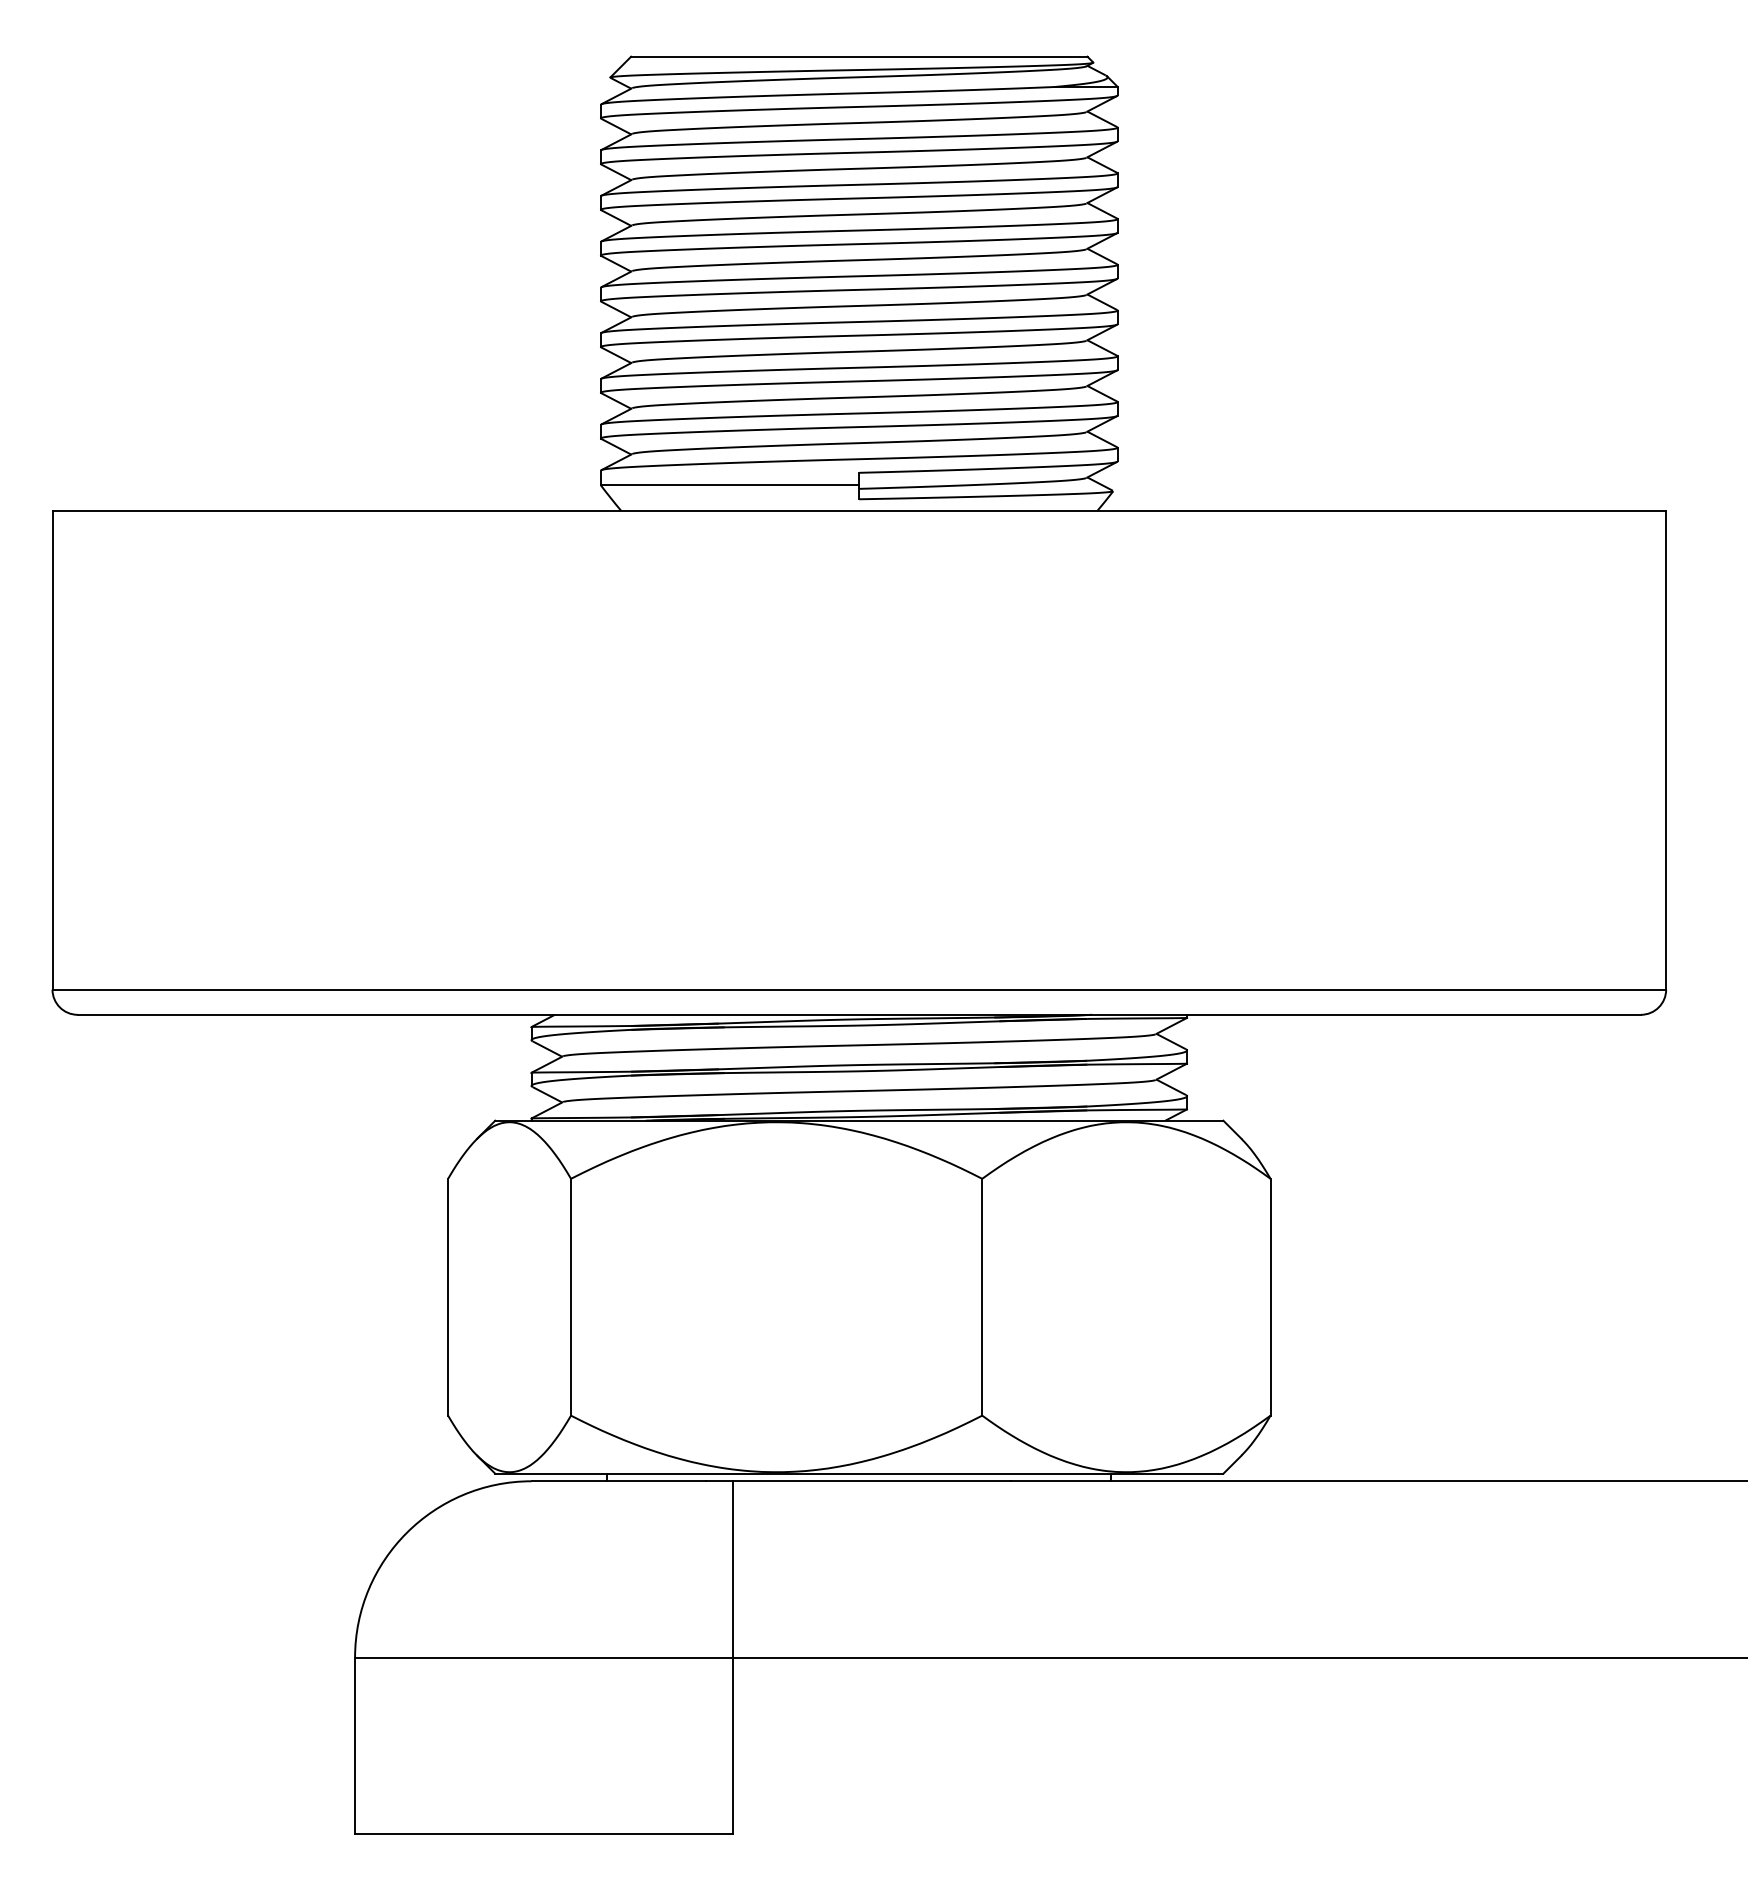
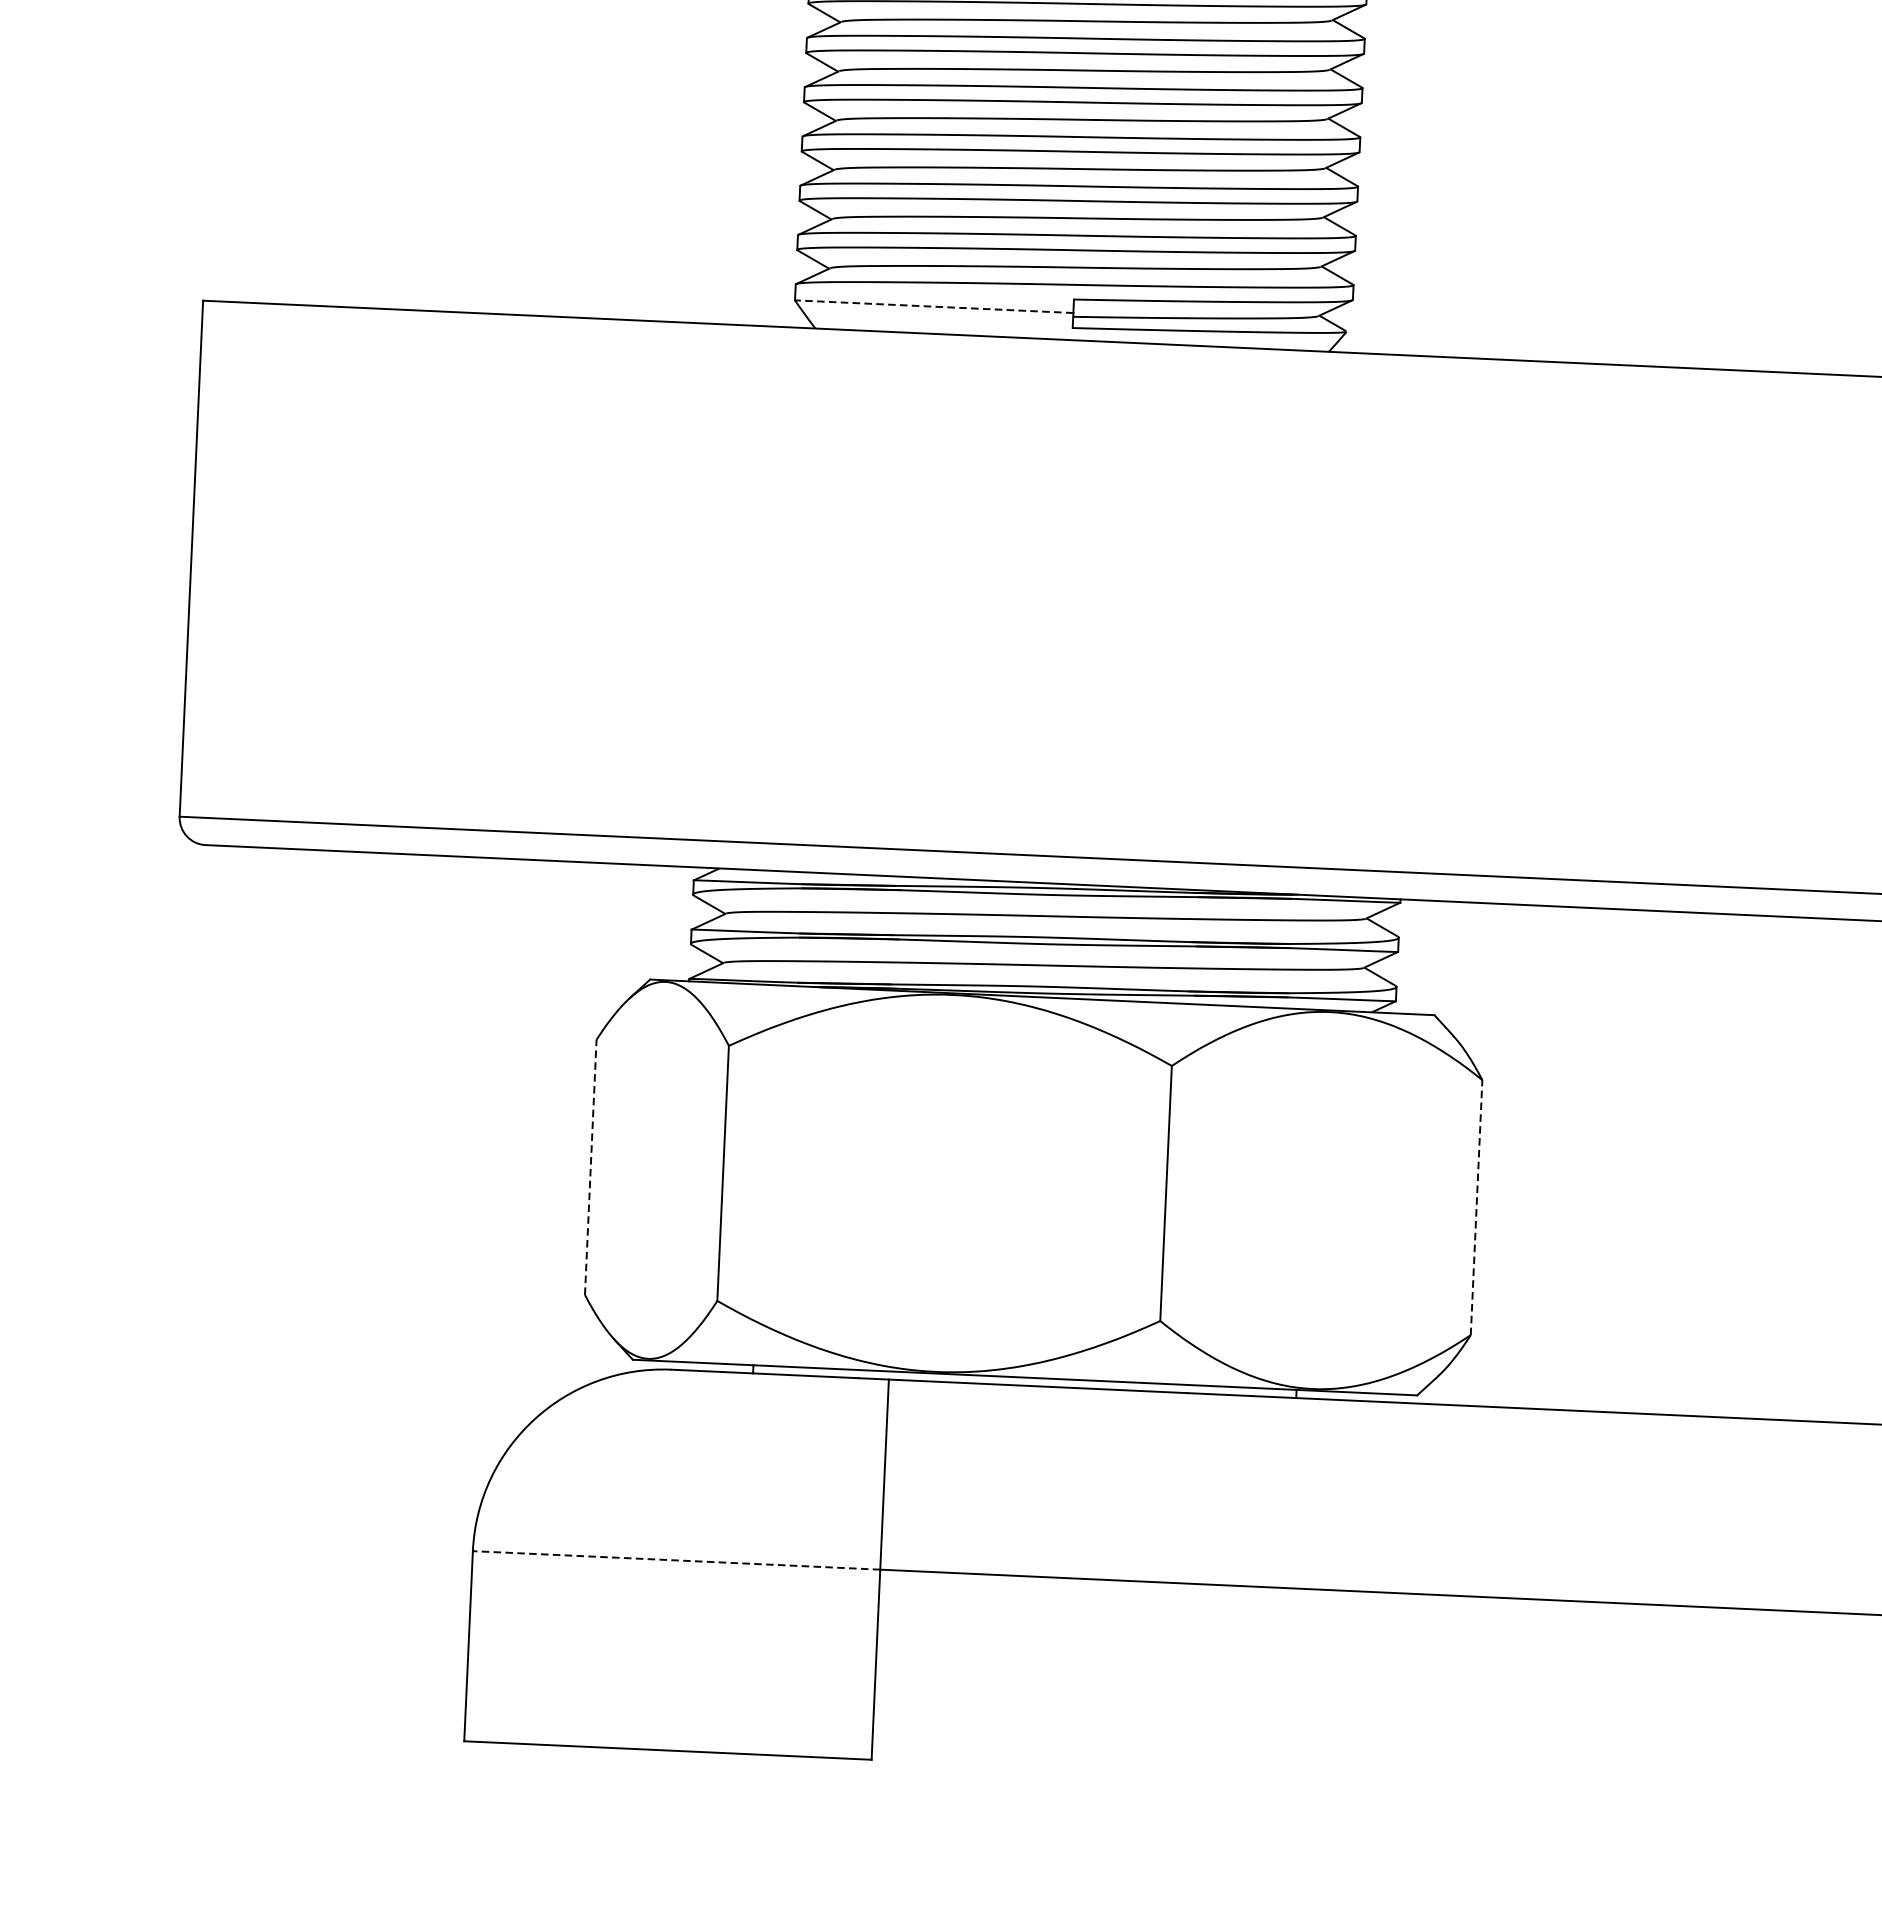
line: (729, 485) -> (933, 306), solid -> dashed
line: (448, 1296) -> (591, 1166), solid -> dashed
line: (1270, 1296) -> (1476, 1206), solid -> dashed
line: (543, 1657) -> (675, 1560), solid -> dashed

